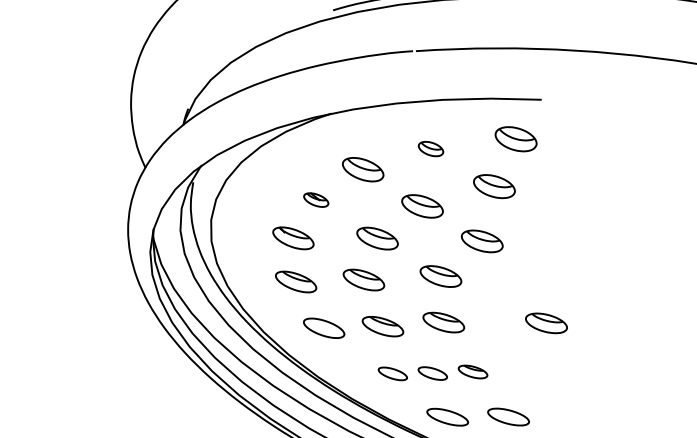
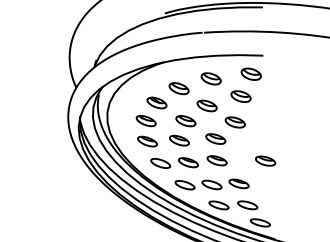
part: (429, 148) -> (210, 78), size x1.67
part: (315, 199) -> (156, 102), size x1.67
part: (431, 372) -> (211, 184), size x1.43

